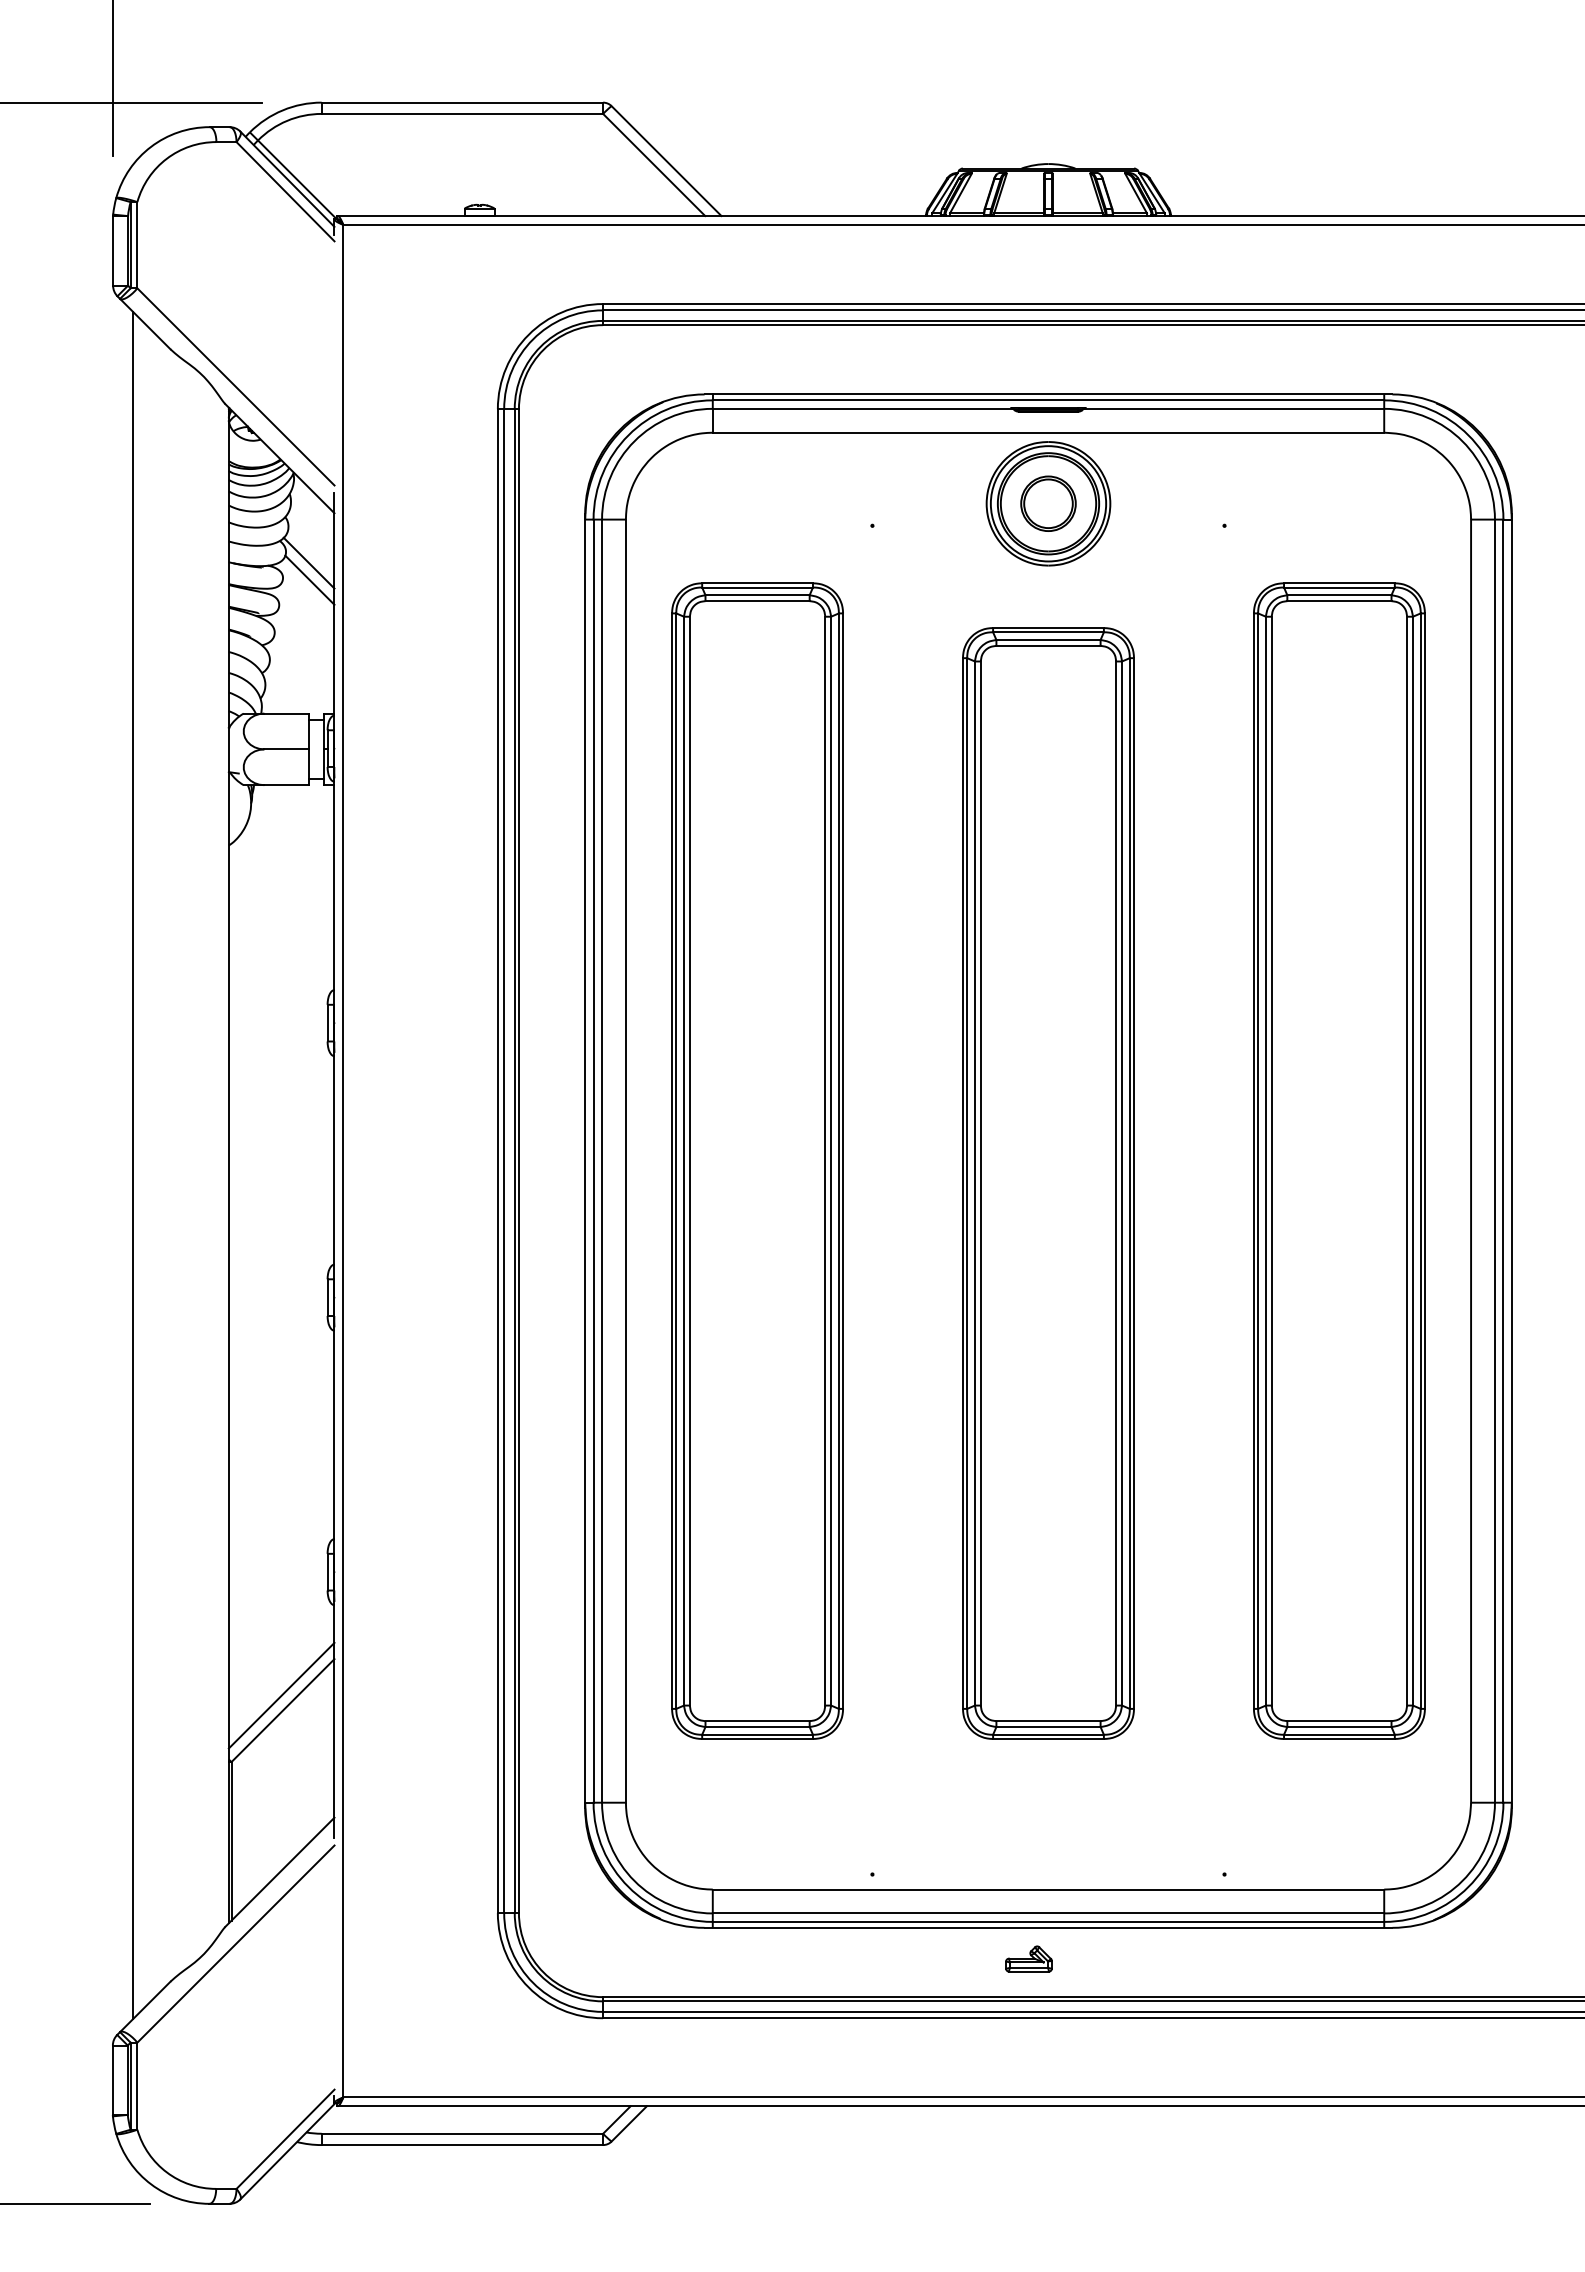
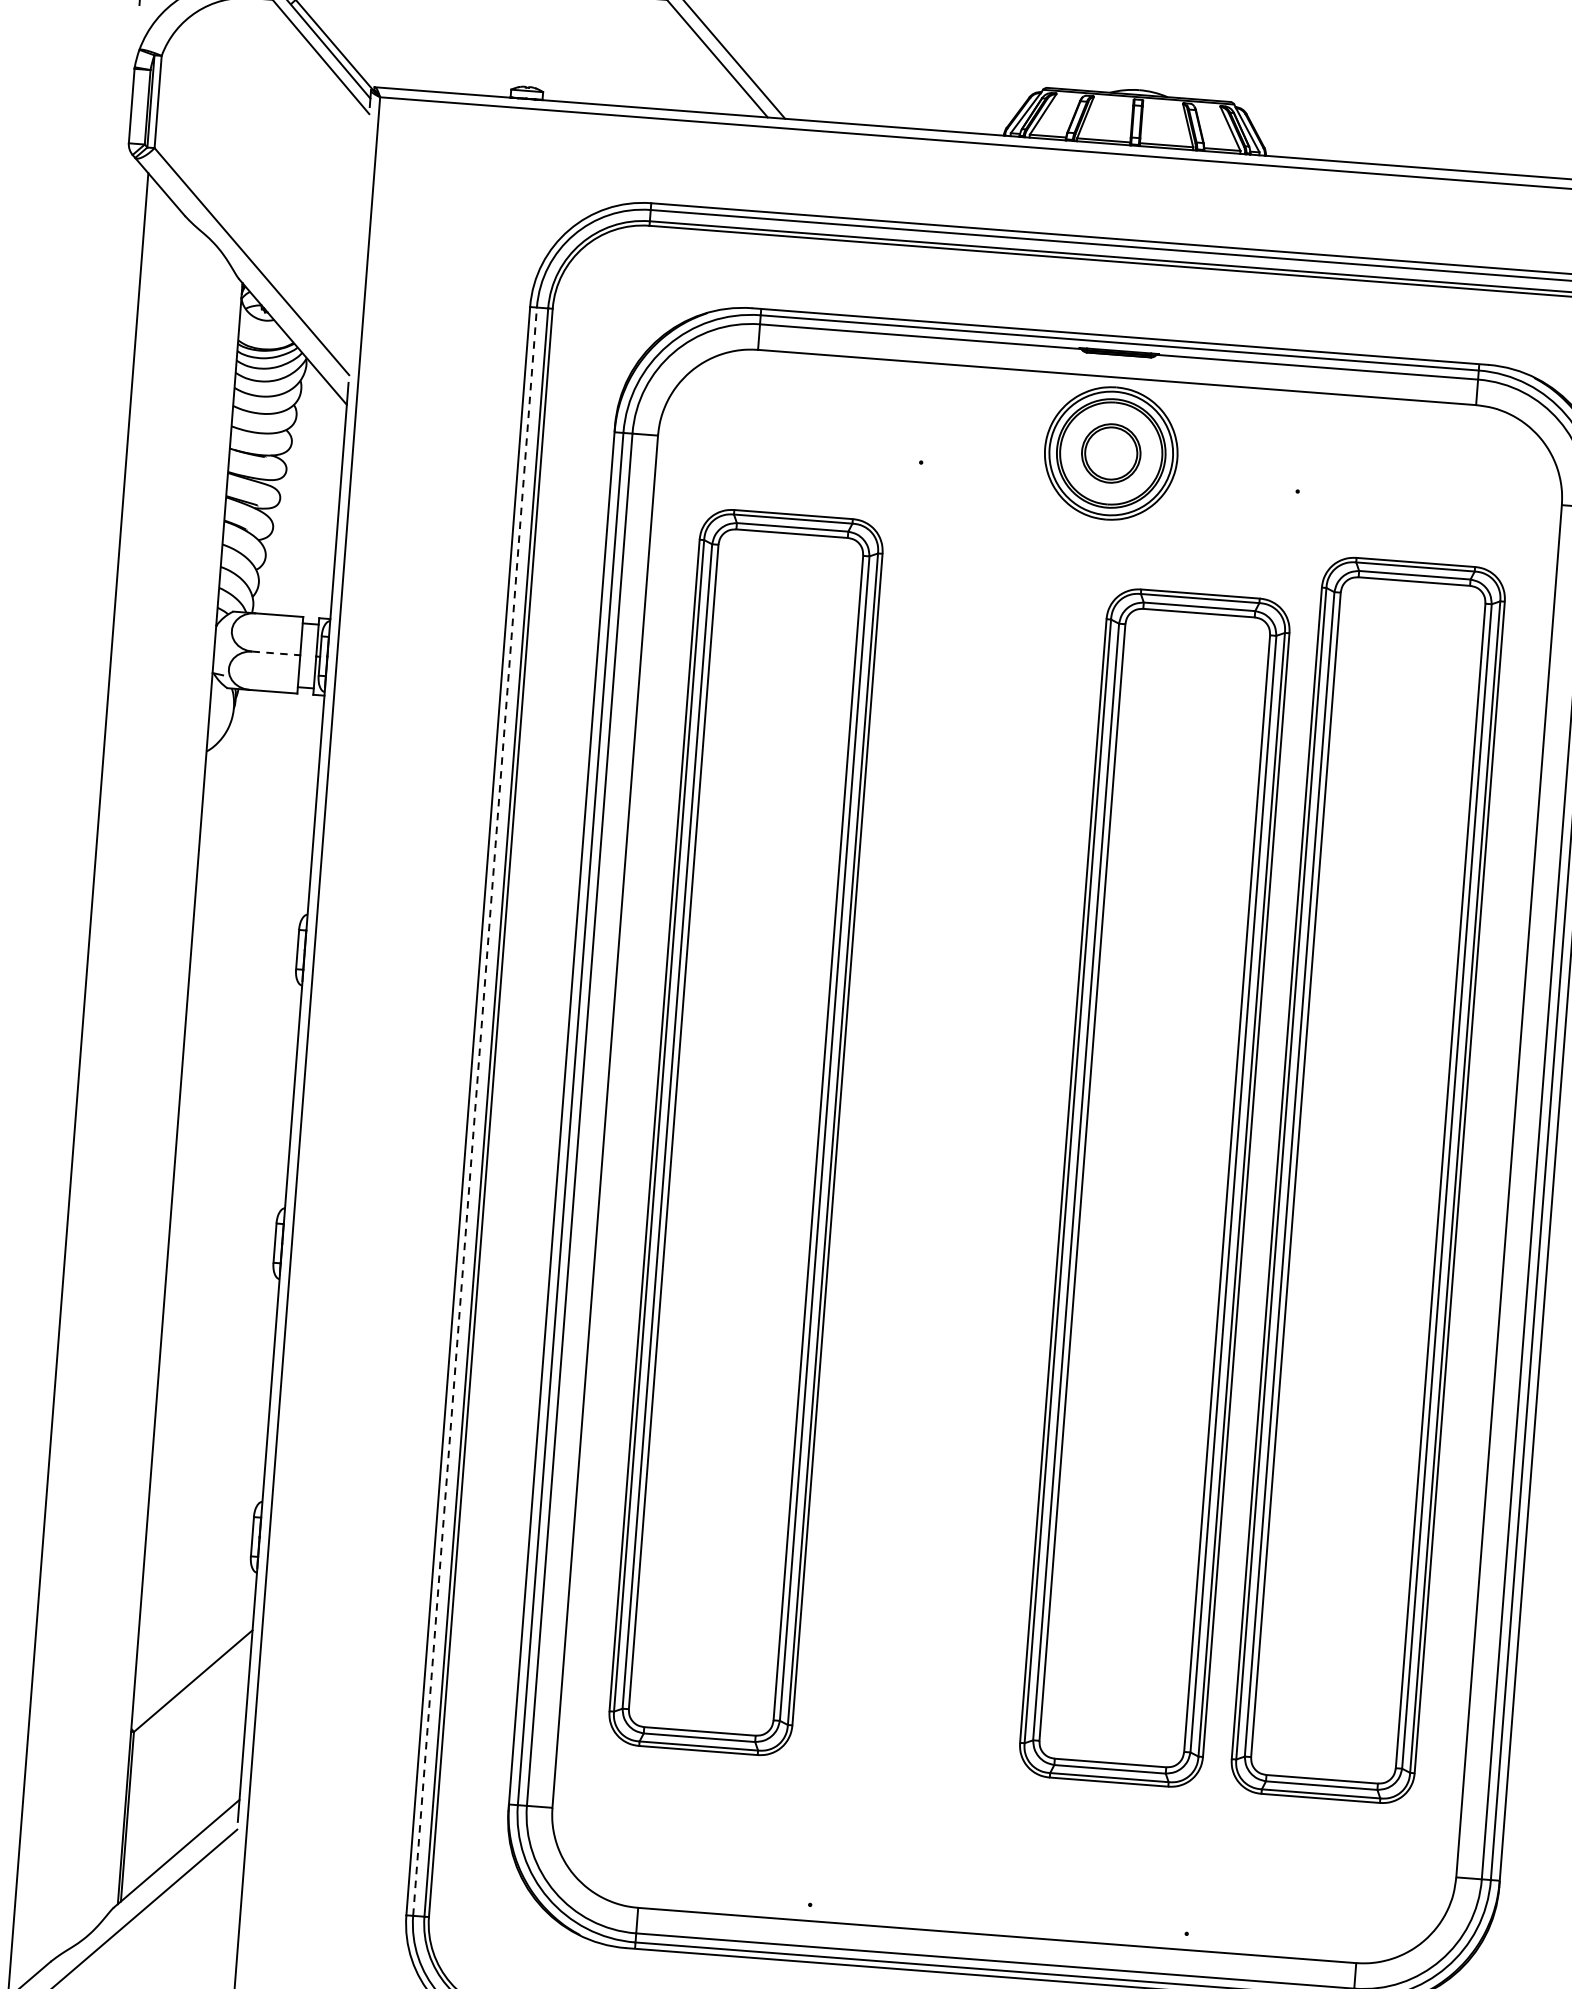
line: (308, 562) -> (315, 455), removed
line: (309, 579) -> (314, 473), removed
line: (287, 749) -> (277, 653), solid -> dashed
line: (504, 1161) -> (475, 1112), solid -> dashed
part: (1048, 1183) -> (1154, 1188), moved
line: (281, 1695) -> (192, 1664), removed

